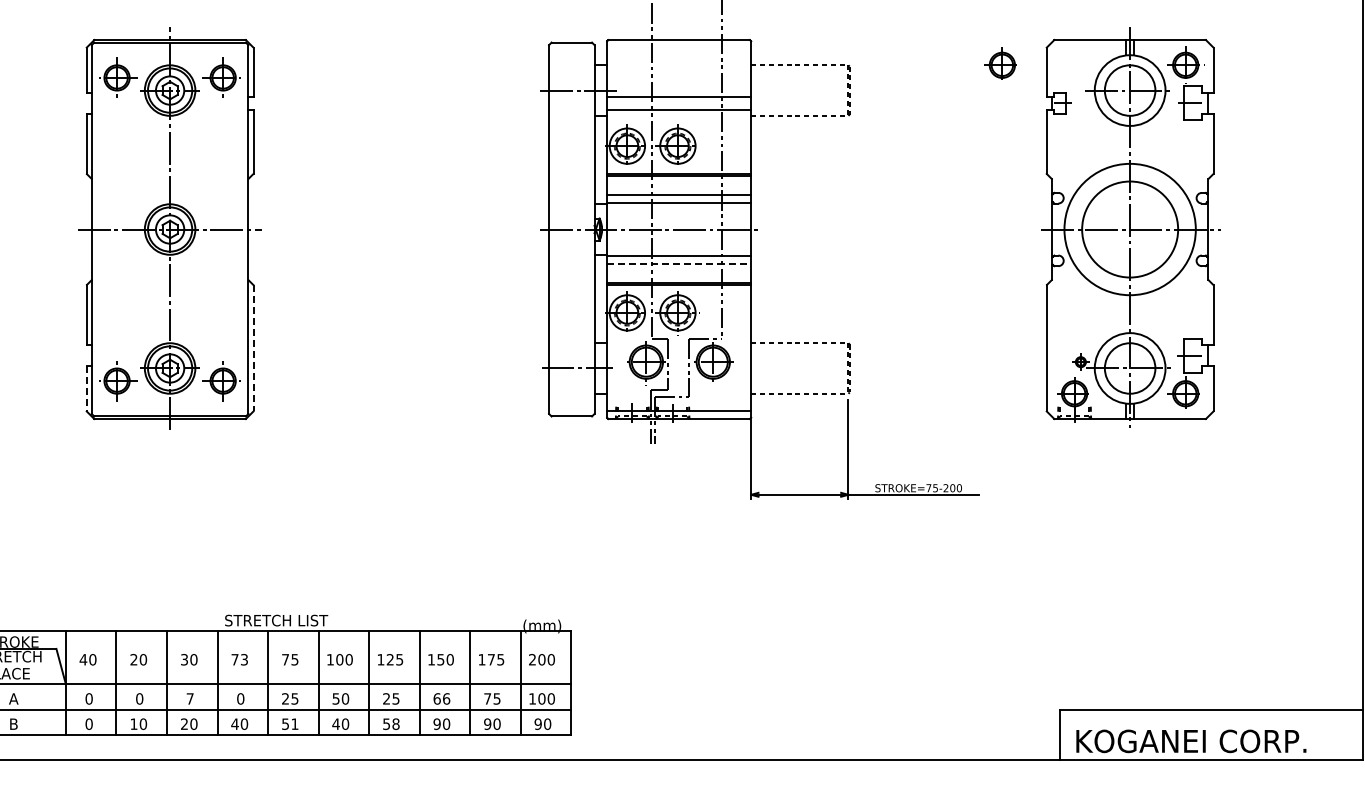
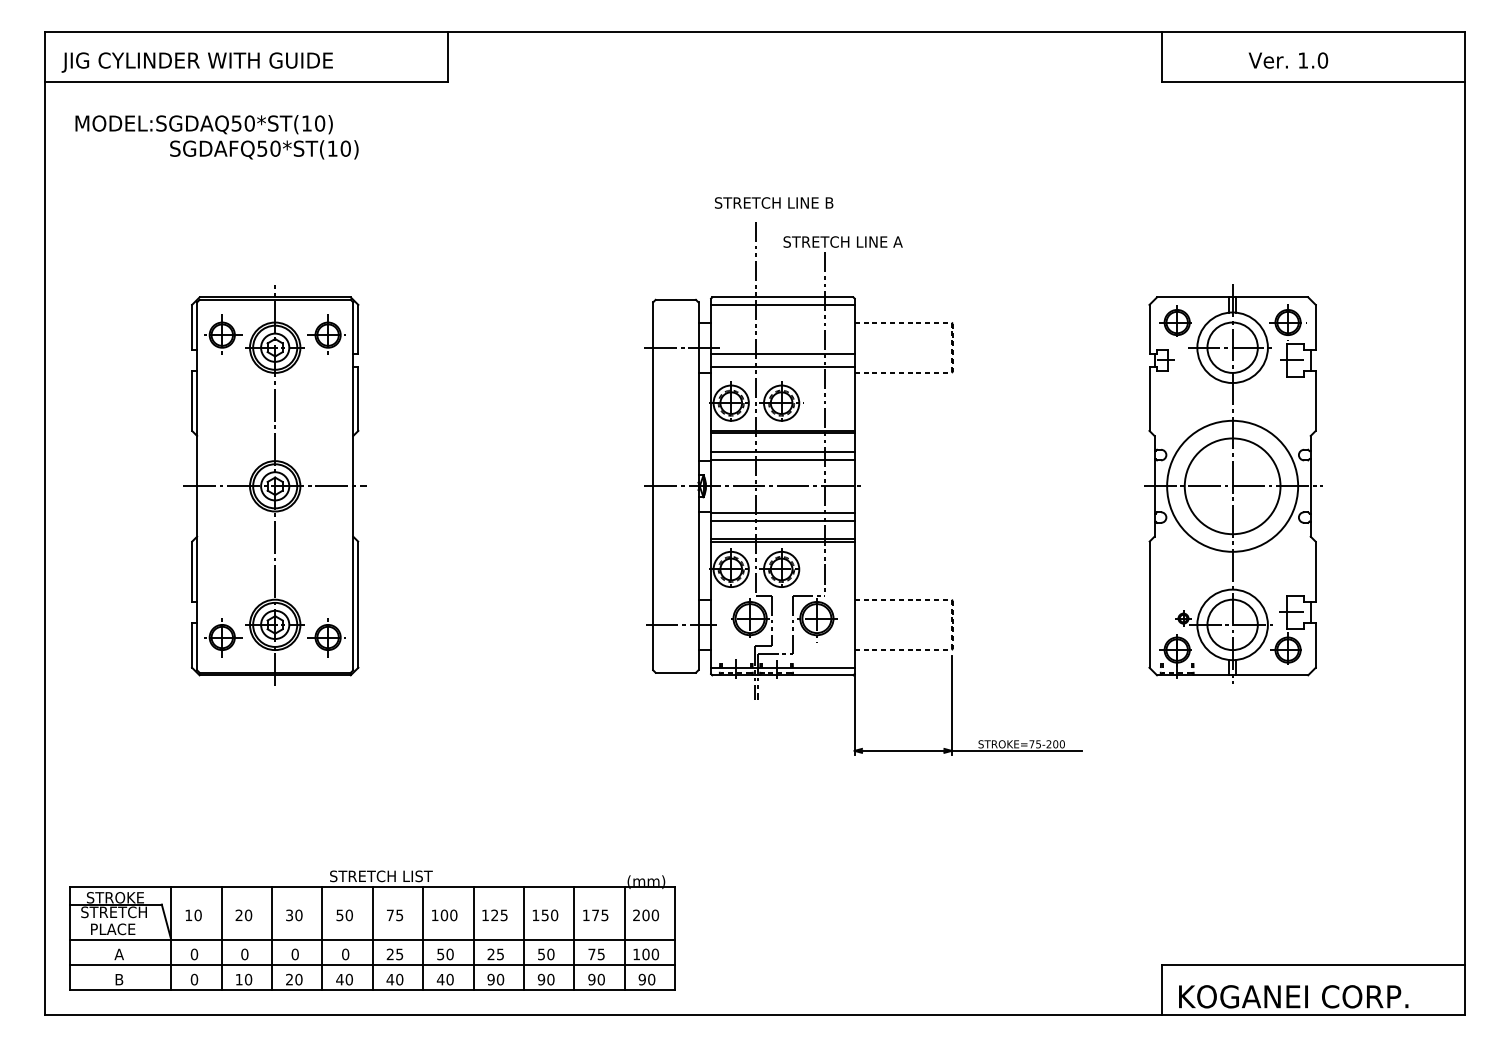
line: (678, 47) -> (782, 304), added
part: (1000, 63) -> (1175, 320), moved
line: (678, 263) -> (782, 520), dashed -> solid
line: (253, 348) -> (358, 604), dashed -> solid
line: (87, 389) -> (192, 645), dashed -> solid
text: (83, 658) -> (188, 914), 40 -> 10
text: (239, 659) -> (344, 915), 73 -> 50
text: (189, 698) -> (294, 954), 7 -> 0
text: (442, 698) -> (546, 954), 66 -> 50
text: (289, 724) -> (394, 979), 51 -> 40
text: (391, 724) -> (495, 979), 58 -> 90

